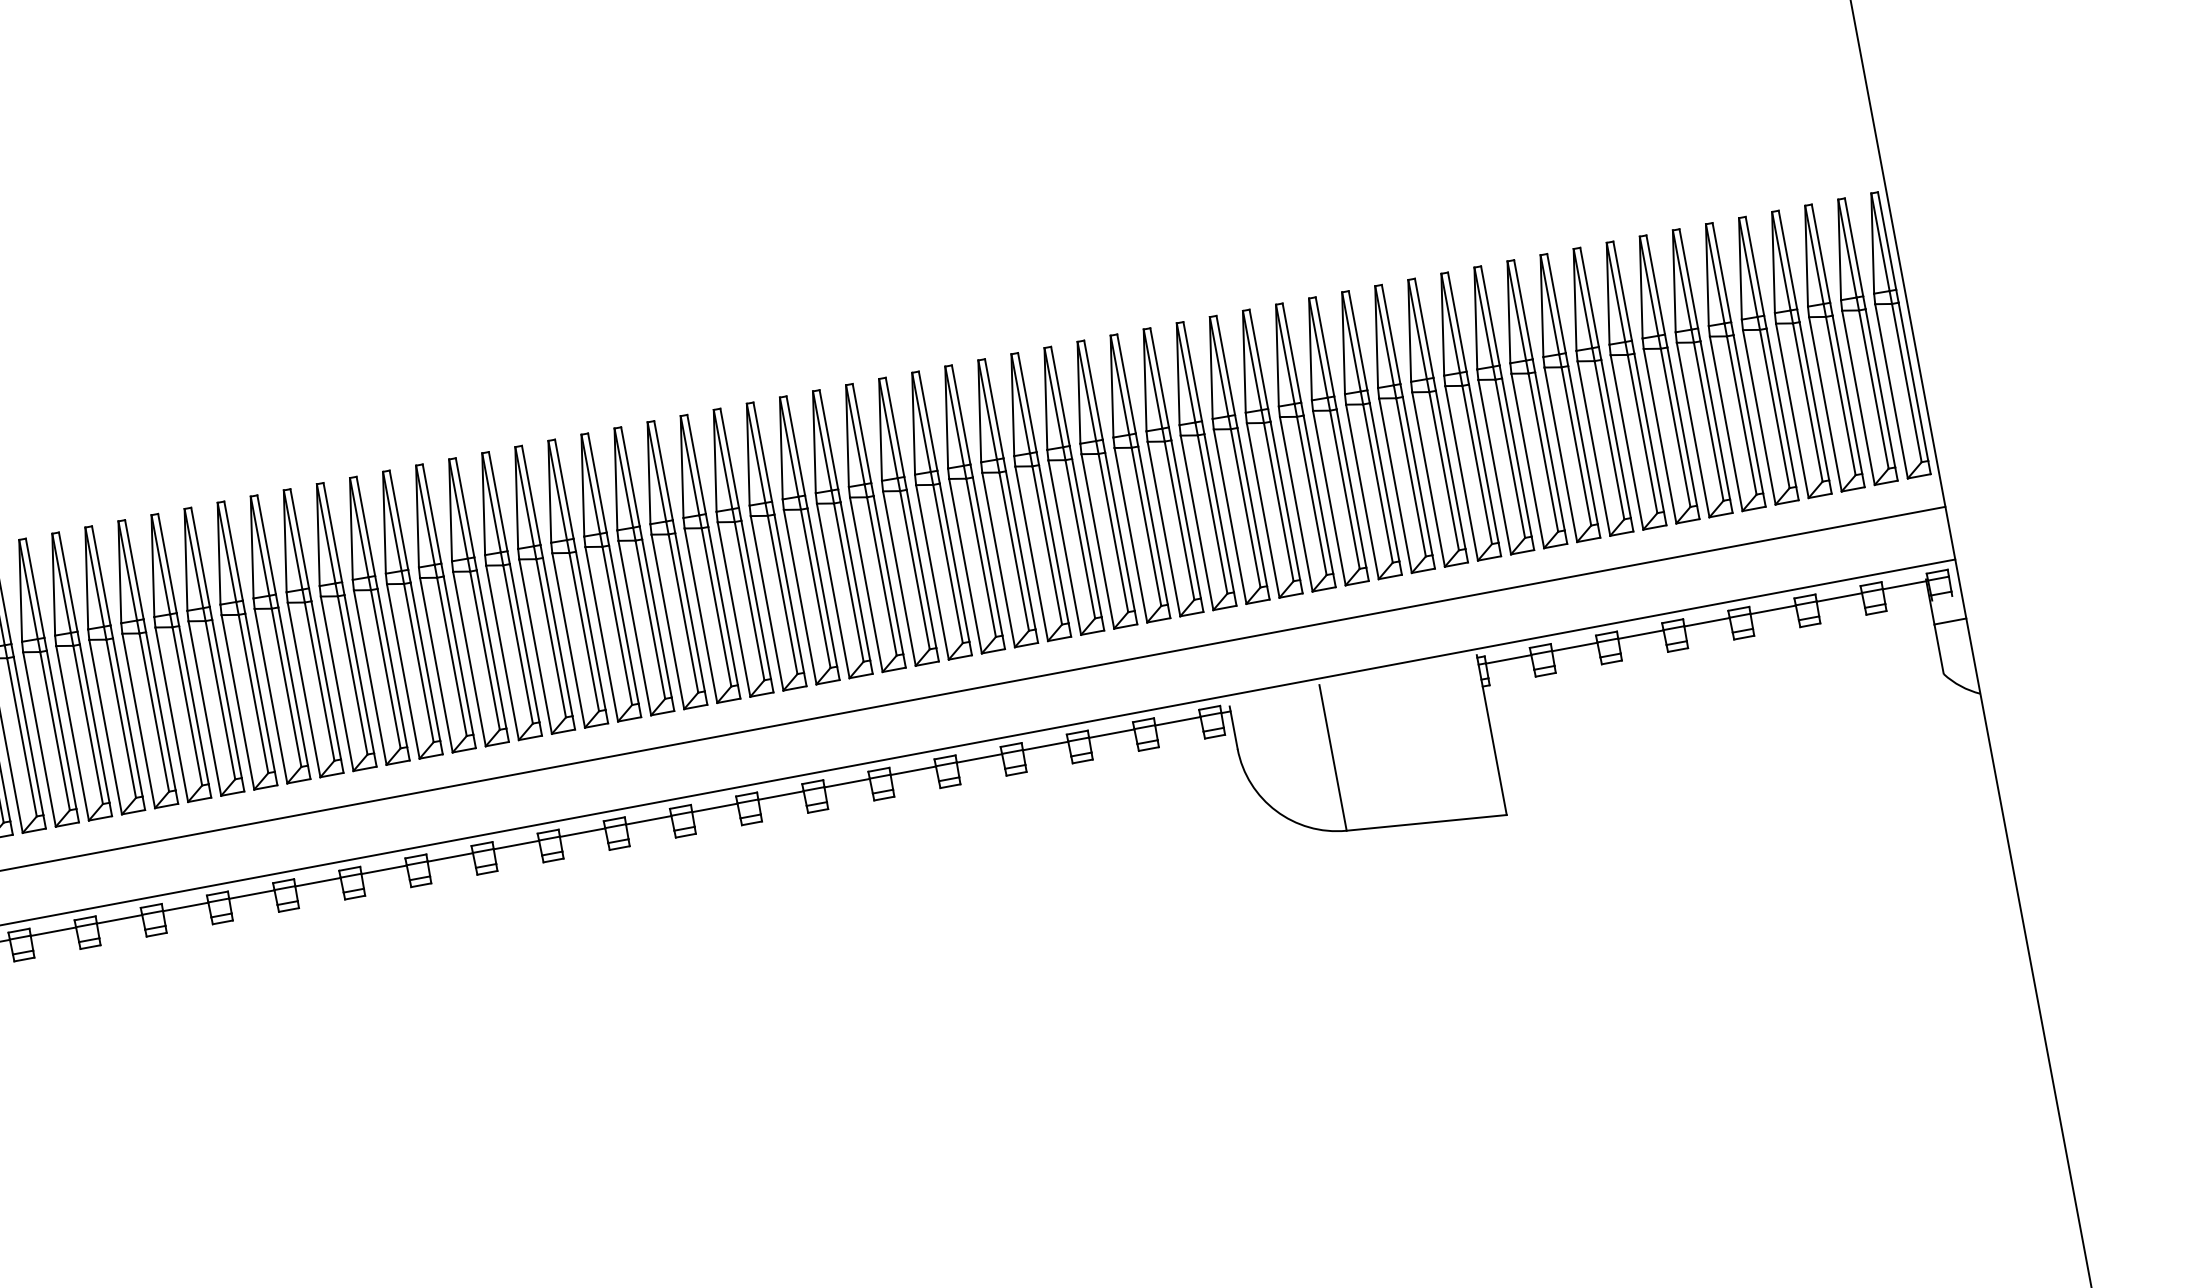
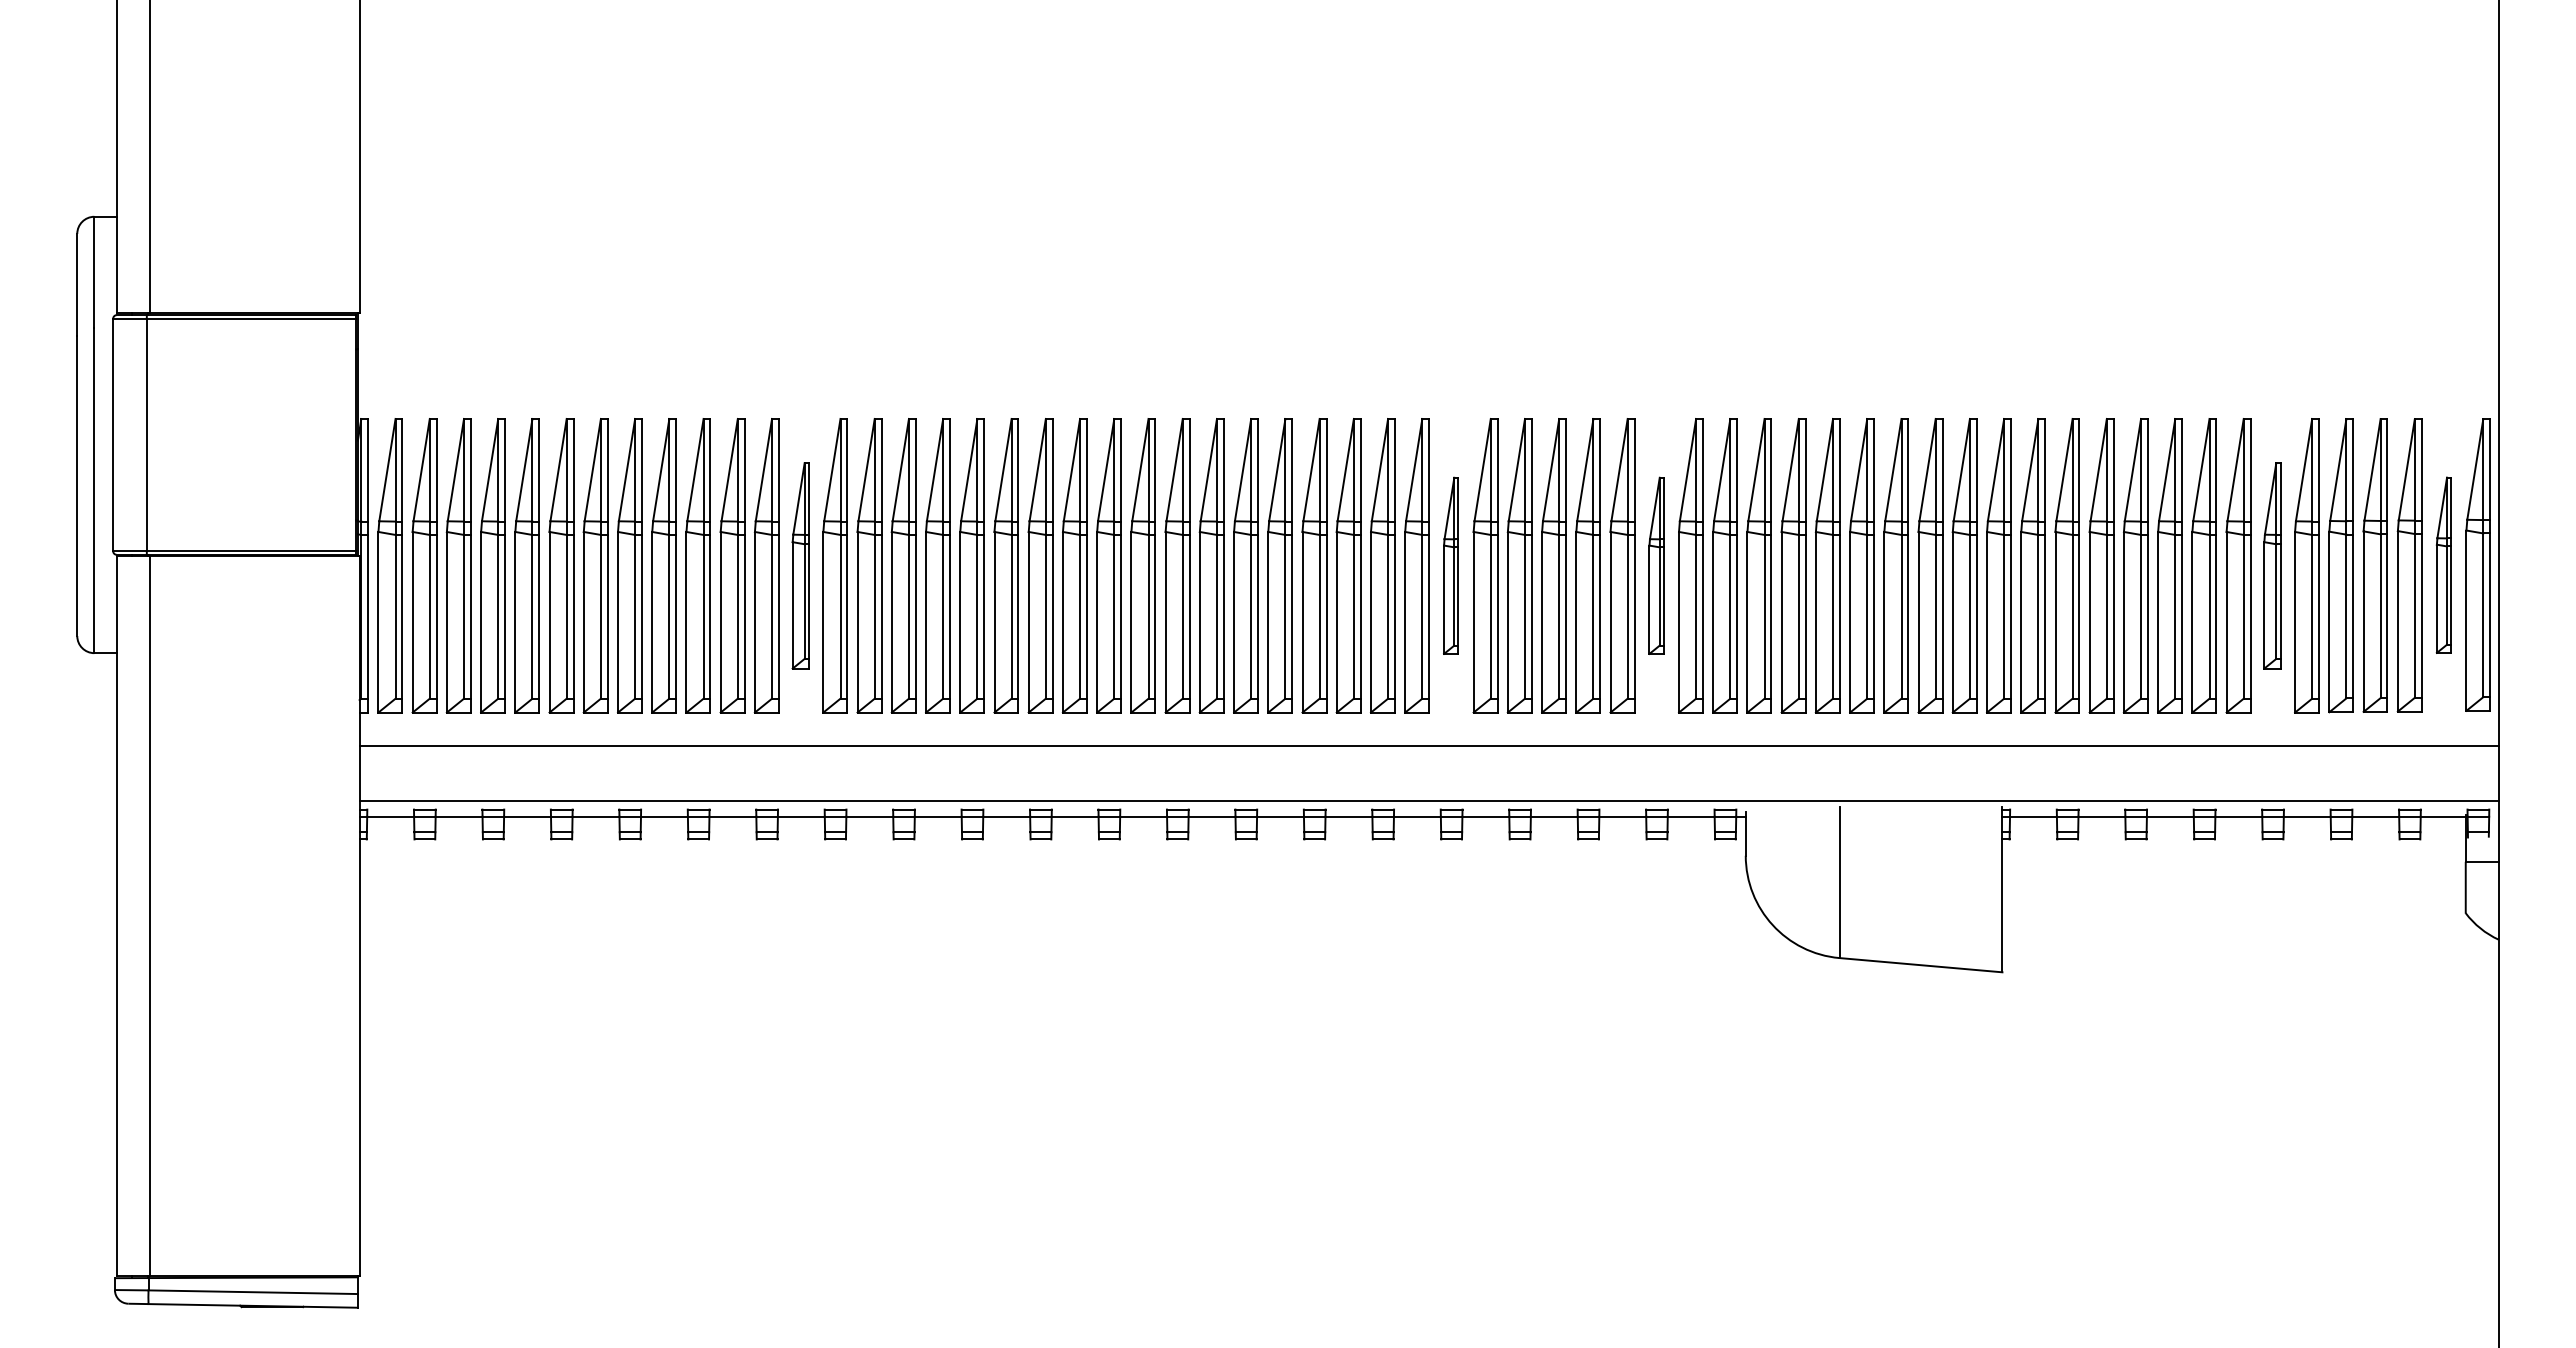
part: (1859, 342) -> (2443, 565), size x0.6
part: (1694, 373) -> (2272, 565), size x0.7
part: (1098, 484) -> (1656, 565), size x0.6
part: (899, 521) -> (1450, 565), size x0.6
part: (271, 639) -> (800, 565), size x0.7

